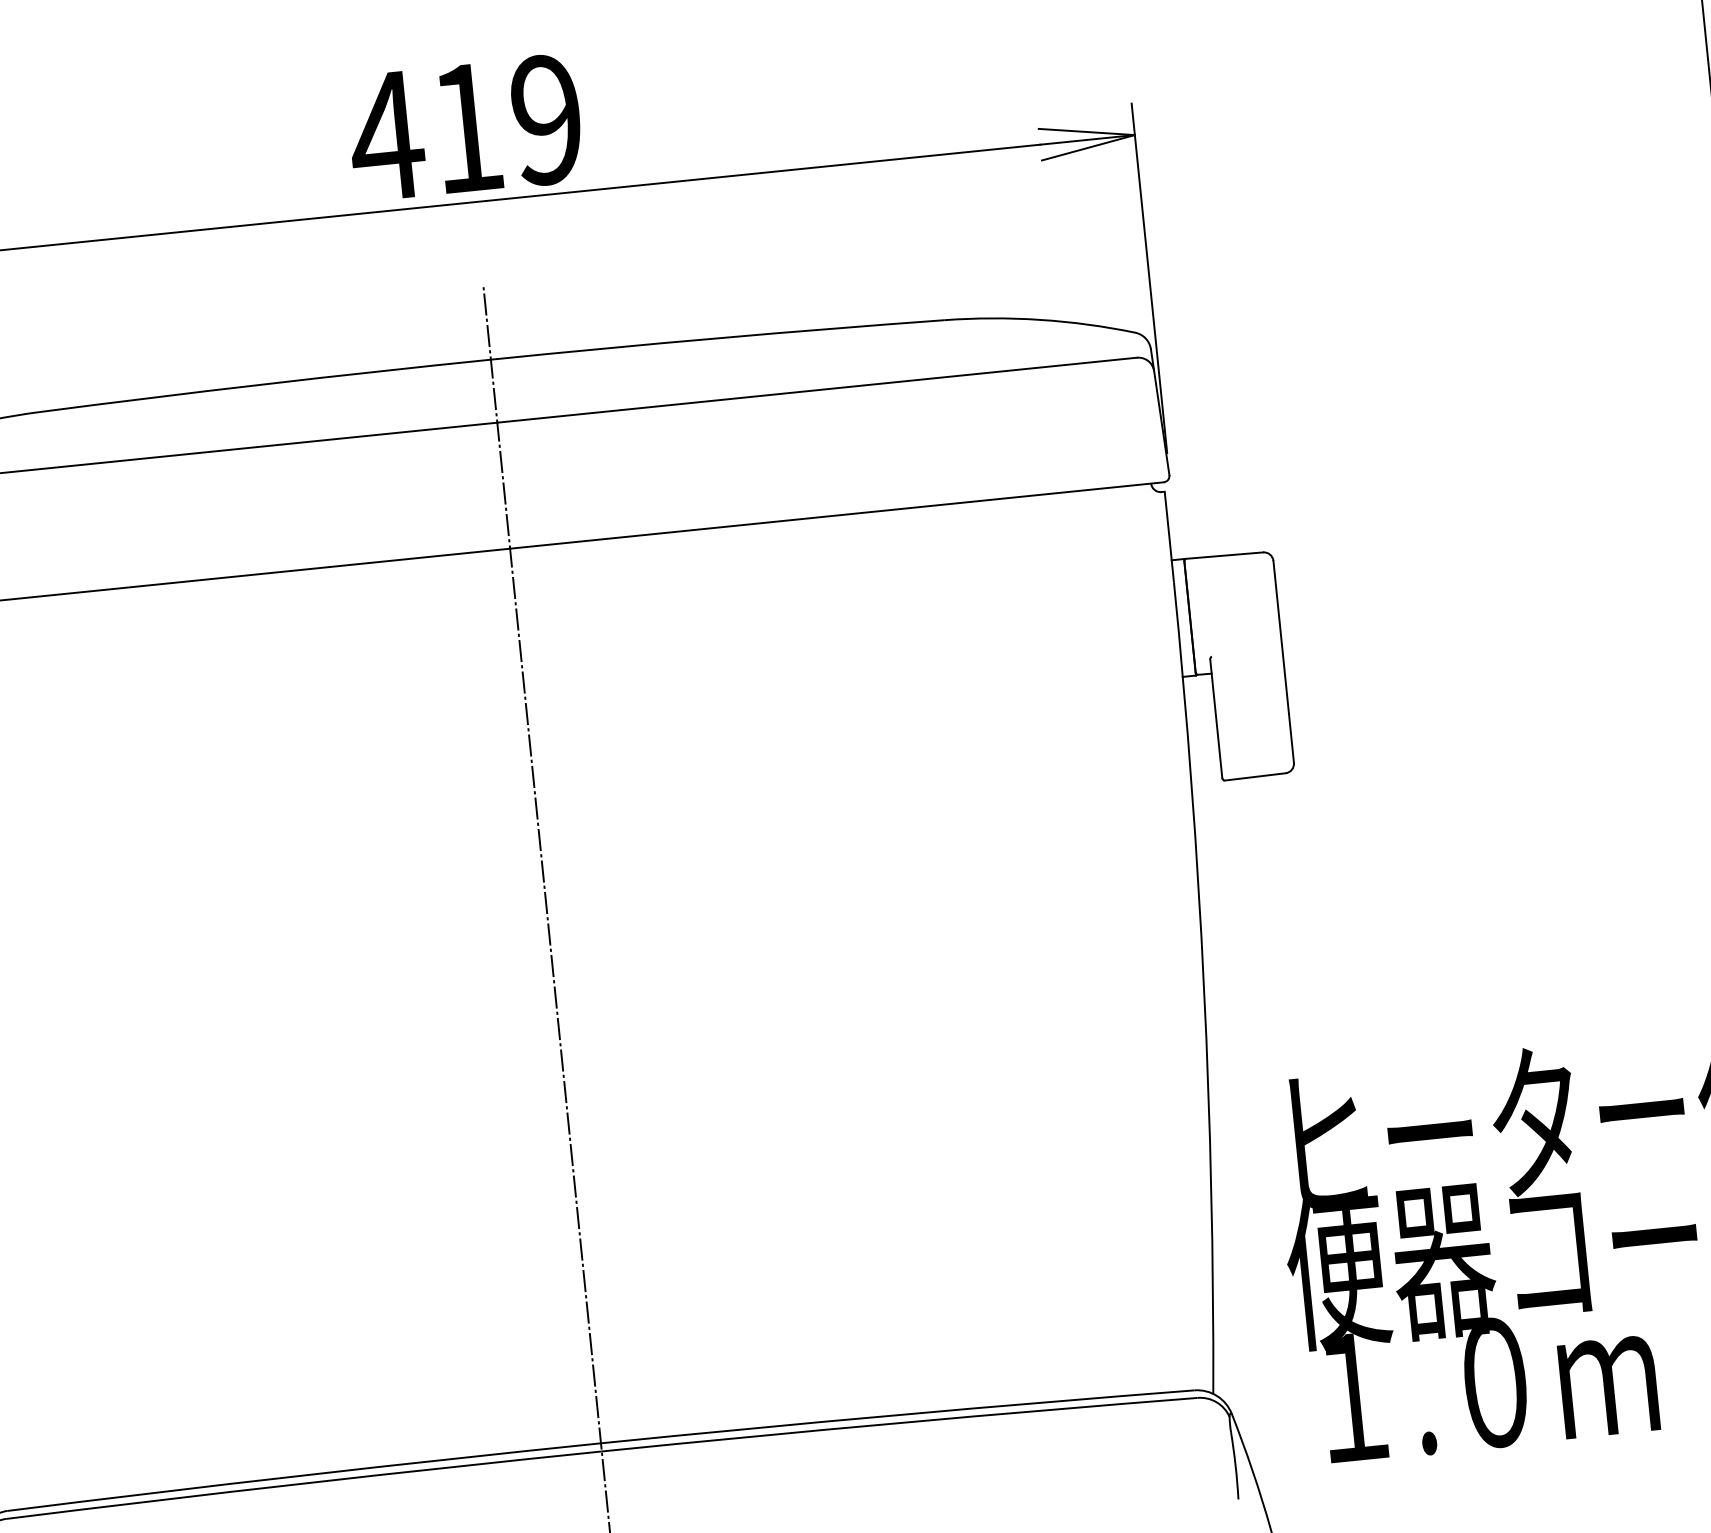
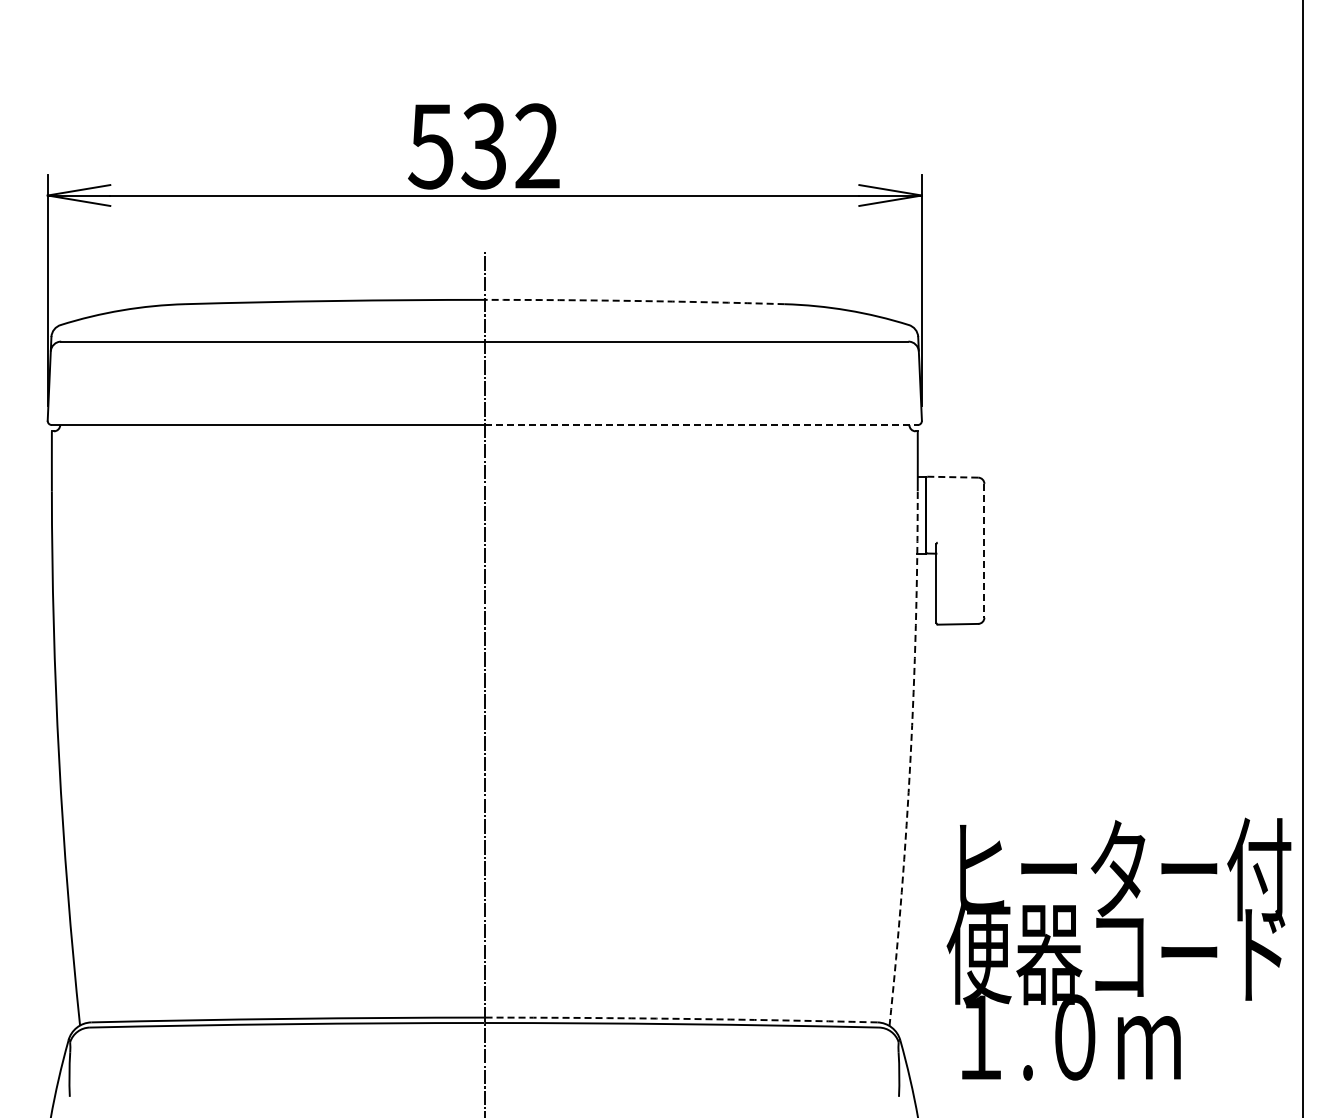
text: (465, 128) -> (483, 146), 419 -> 532
arc: (716, 337) -> (634, 300), solid -> dashed
line: (837, 516) -> (701, 425), solid -> dashed
line: (1224, 556) -> (952, 477), solid -> dashed
line: (1283, 661) -> (984, 550), solid -> dashed
arc: (1204, 988) -> (910, 759), solid -> dashed
arc: (896, 1414) -> (680, 1018), solid -> dashed

